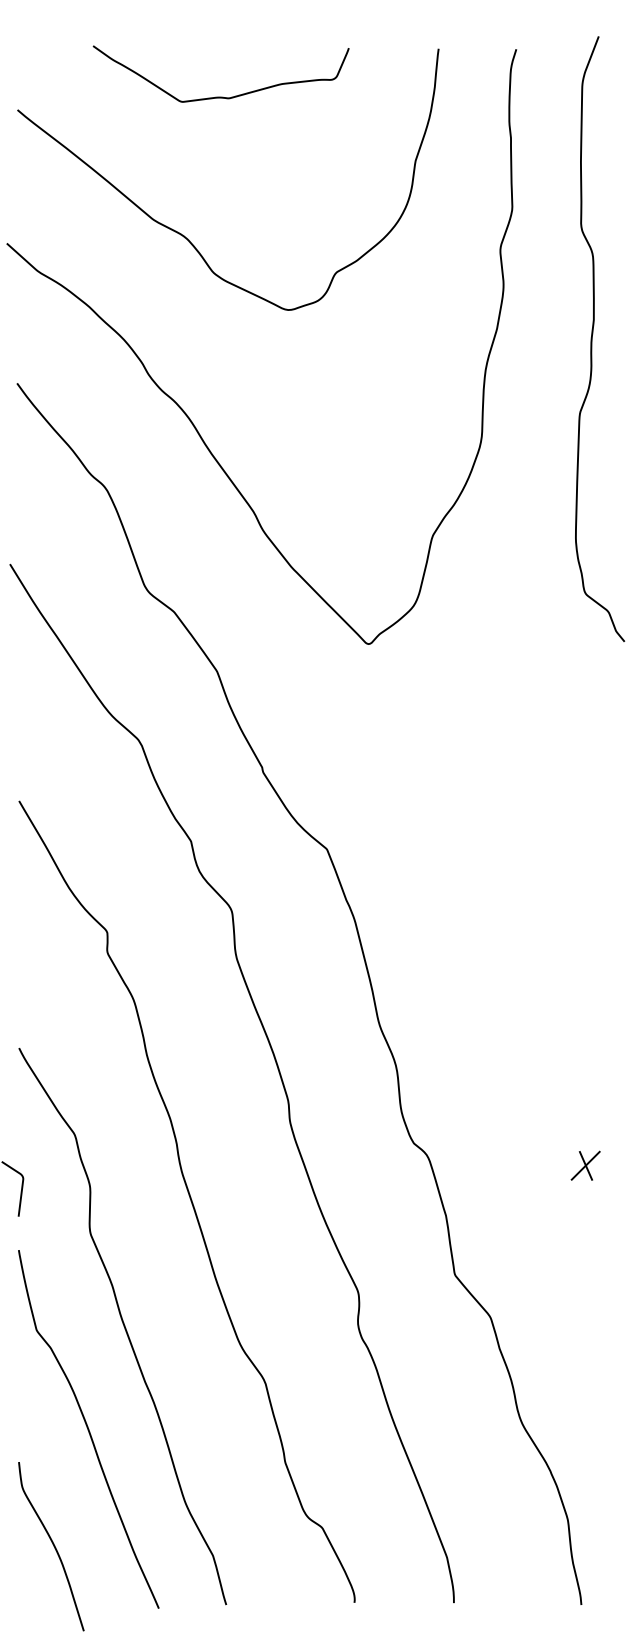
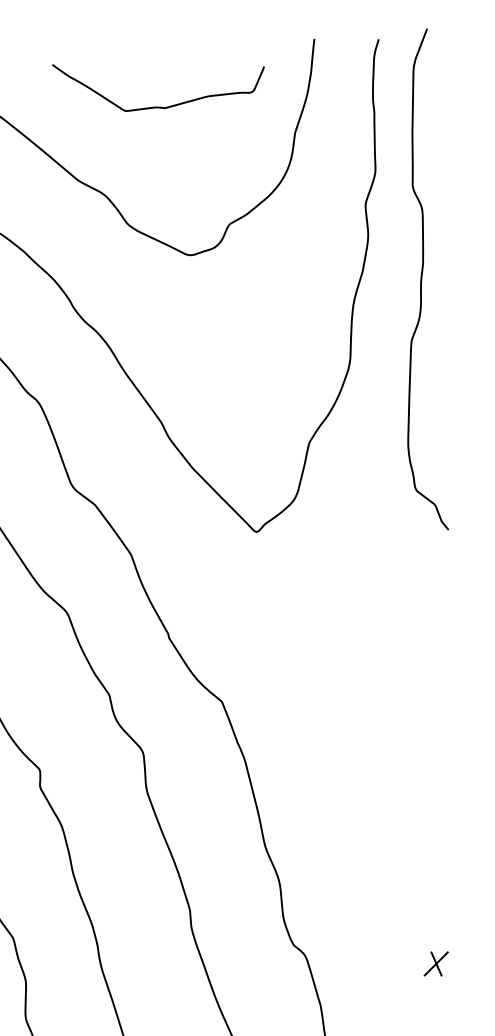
curve: (220, 96) -> (157, 106), moved
curve: (592, 338) -> (421, 278), moved

